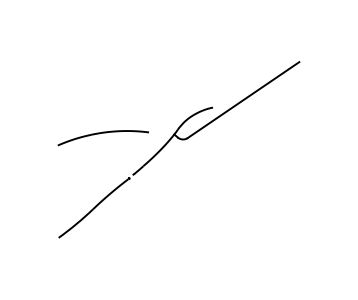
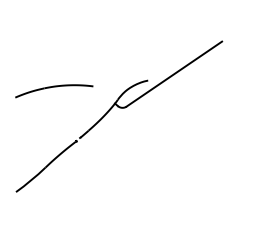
part: (102, 138) -> (53, 91), moved

